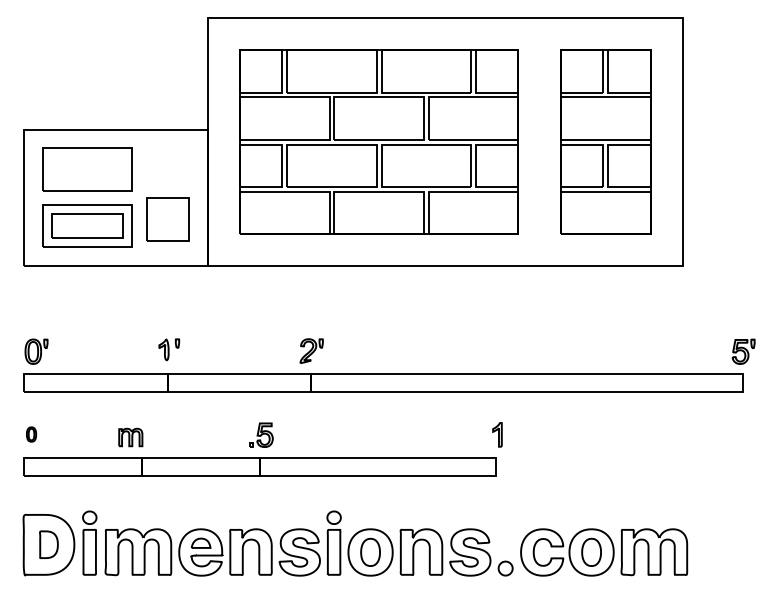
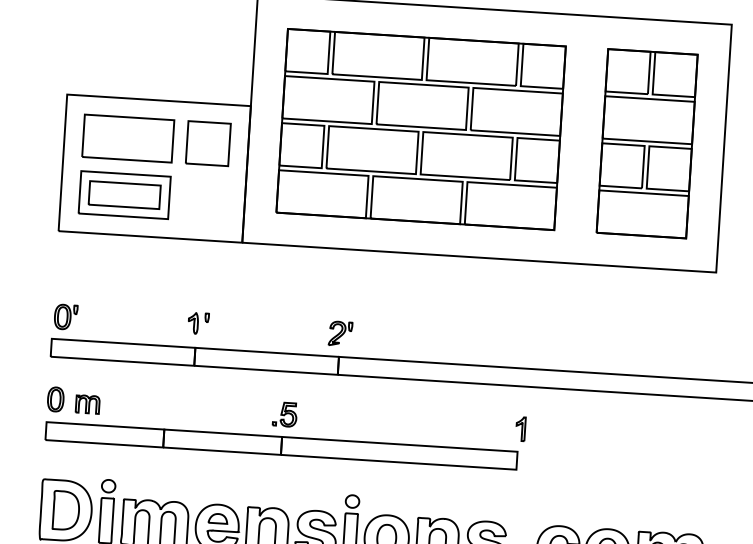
part: (167, 219) -> (208, 143), moved
part: (31, 434) -> (55, 399), size x1.67
part: (130, 437) -> (87, 404), moved
part: (48, 544) -> (65, 510), size x1.43

